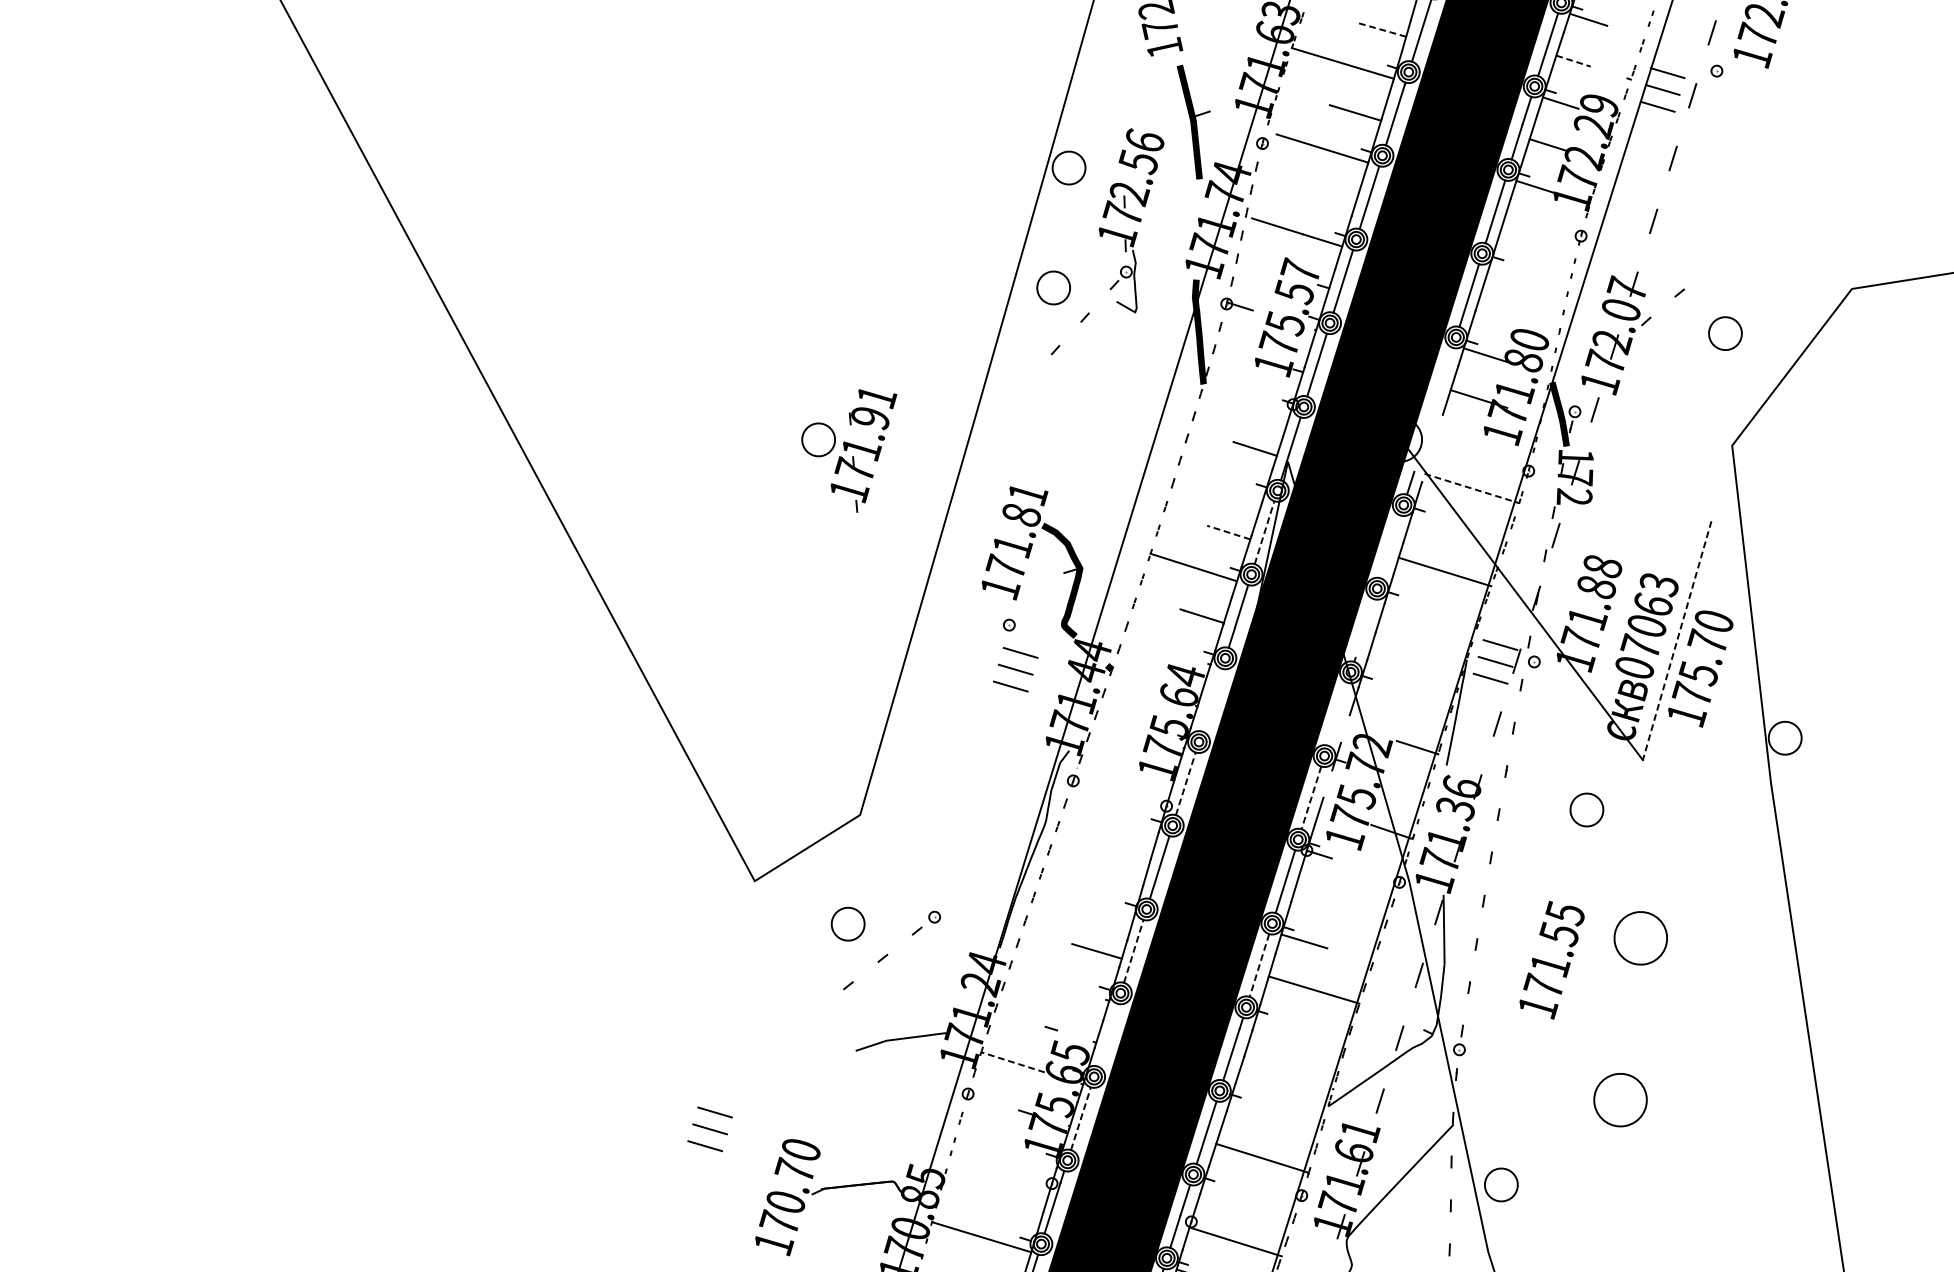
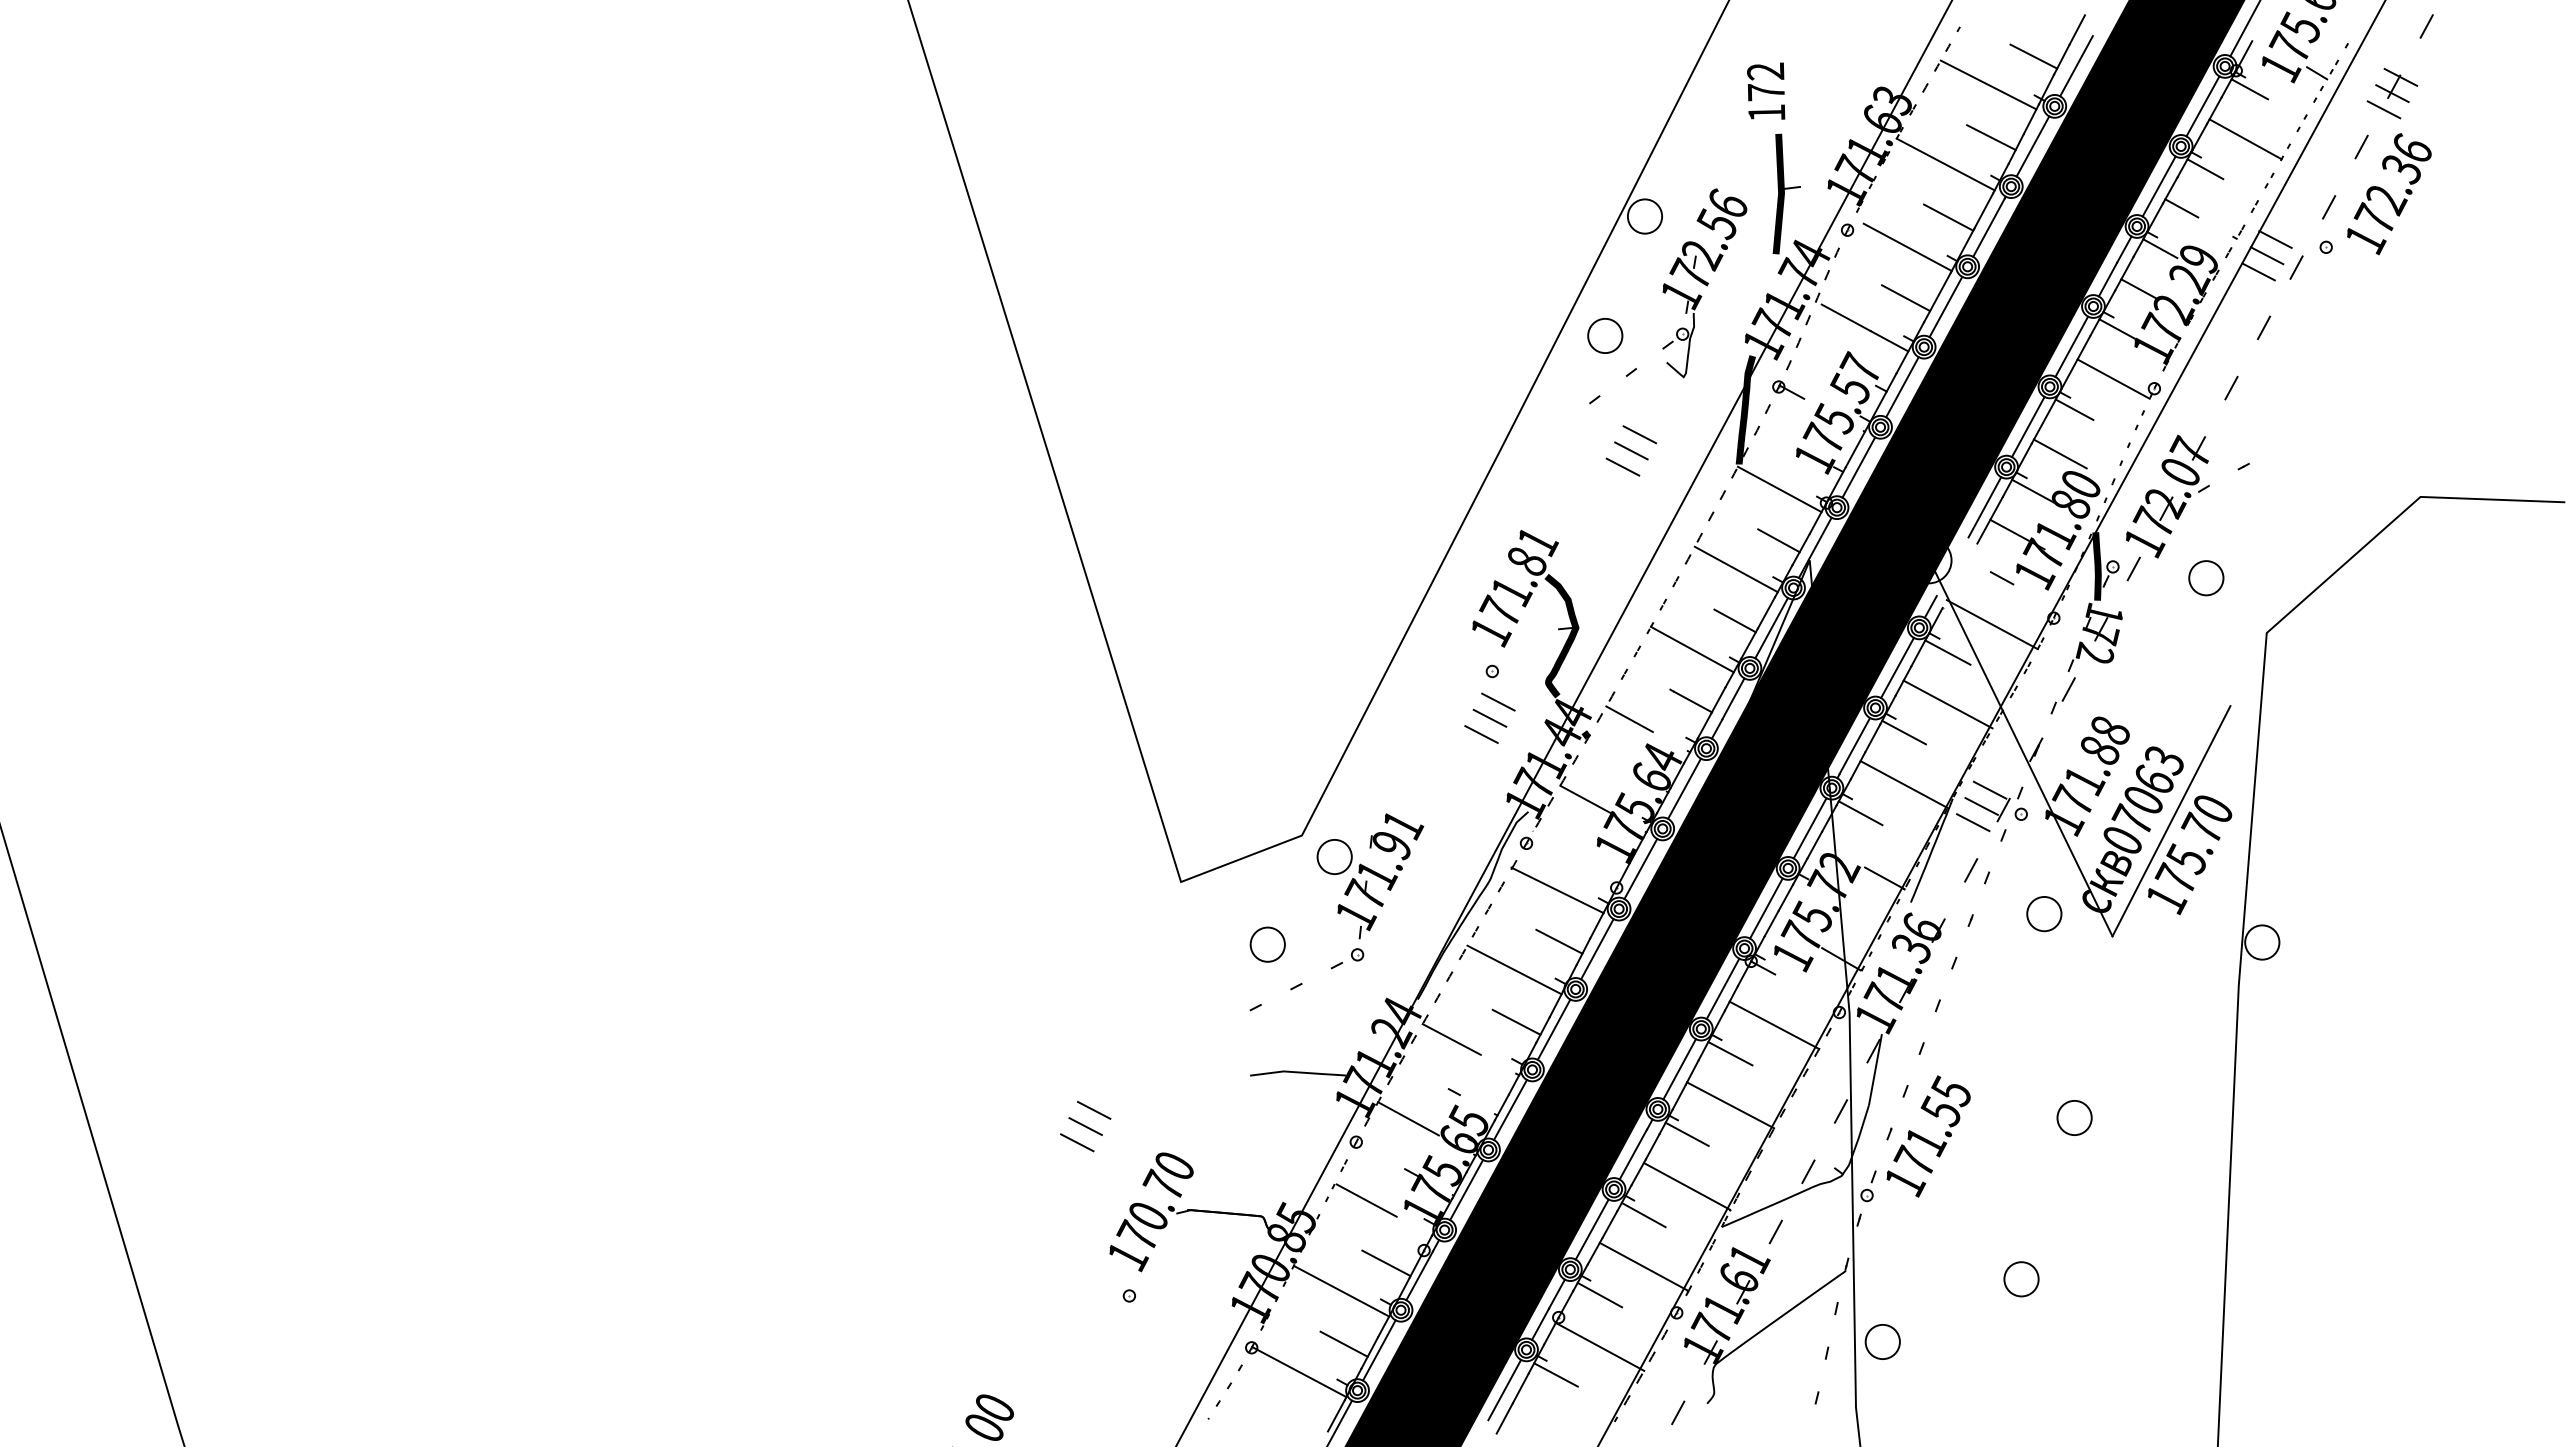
line: (1380, 29) -> (1990, 137), dashed -> solid
line: (1573, 61) -> (2181, 208), dashed -> solid
line: (1330, 196) -> (1906, 298), added
line: (1540, 234) -> (2113, 378), added
line: (1509, 270) -> (2074, 409), added
line: (1503, 314) -> (2059, 453), added
part: (1725, 333) -> (2206, 578), moved
line: (1442, 379) -> (1984, 507), added
part: (1098, 391) -> (1630, 450), added
line: (1246, 400) -> (1779, 489), added
line: (1472, 443) -> (2001, 578), added
part: (855, 451) -> (1370, 876), moved
line: (1219, 484) -> (1735, 569), added
line: (1472, 488) -> (1992, 624), dashed -> solid
line: (1434, 523) -> (1947, 652), added
line: (1229, 532) -> (1735, 620), dashed -> solid
line: (1264, 532) -> (1771, 627), dashed -> solid
line: (1390, 546) -> (1897, 667), added
line: (1408, 606) -> (1903, 732), added
line: (1364, 628) -> (1854, 746), added
line: (1677, 640) -> (2171, 821), dashed -> solid
line: (1147, 645) -> (1629, 719), added
line: (1417, 655) -> (1903, 784), added
line: (1382, 690) -> (1860, 813), added
line: (1212, 699) -> (1684, 788), added
line: (1337, 714) -> (1809, 828), added
line: (1120, 728) -> (1585, 799), added
line: (1344, 728) -> (1814, 844), added
line: (1186, 783) -> (1641, 868), dashed -> solid
line: (1327, 783) -> (1785, 897), added
line: (1311, 798) -> (1766, 909), dashed -> solid
part: (1587, 810) -> (2044, 914), moved
line: (1111, 819) -> (1557, 890), added
line: (1122, 867) -> (1559, 941), added
line: (1085, 901) -> (1514, 969), added
line: (1340, 906) -> (1774, 1025), added
part: (1640, 937) -> (2074, 1117), size x0.62
line: (1134, 951) -> (1554, 1029), dashed -> solid
text: (1551, 960) -> (1928, 1136), moved
line: (1259, 965) -> (1679, 1069), dashed -> solid
line: (1038, 979) -> (1451, 1039), added
line: (1277, 1024) -> (1686, 1133), added
line: (1106, 1034) -> (1509, 1109), added
line: (1012, 1062) -> (1408, 1118), dashed -> solid
line: (1287, 1073) -> (1686, 1185), added
part: (1620, 1100) -> (2021, 1279), size x0.62
line: (1252, 1109) -> (1643, 1214), added
line: (1080, 1118) -> (1466, 1189), dashed -> solid
line: (988, 1147) -> (1366, 1200), added
line: (1225, 1192) -> (1599, 1294), added
line: (1019, 1202) -> (1386, 1263), added

